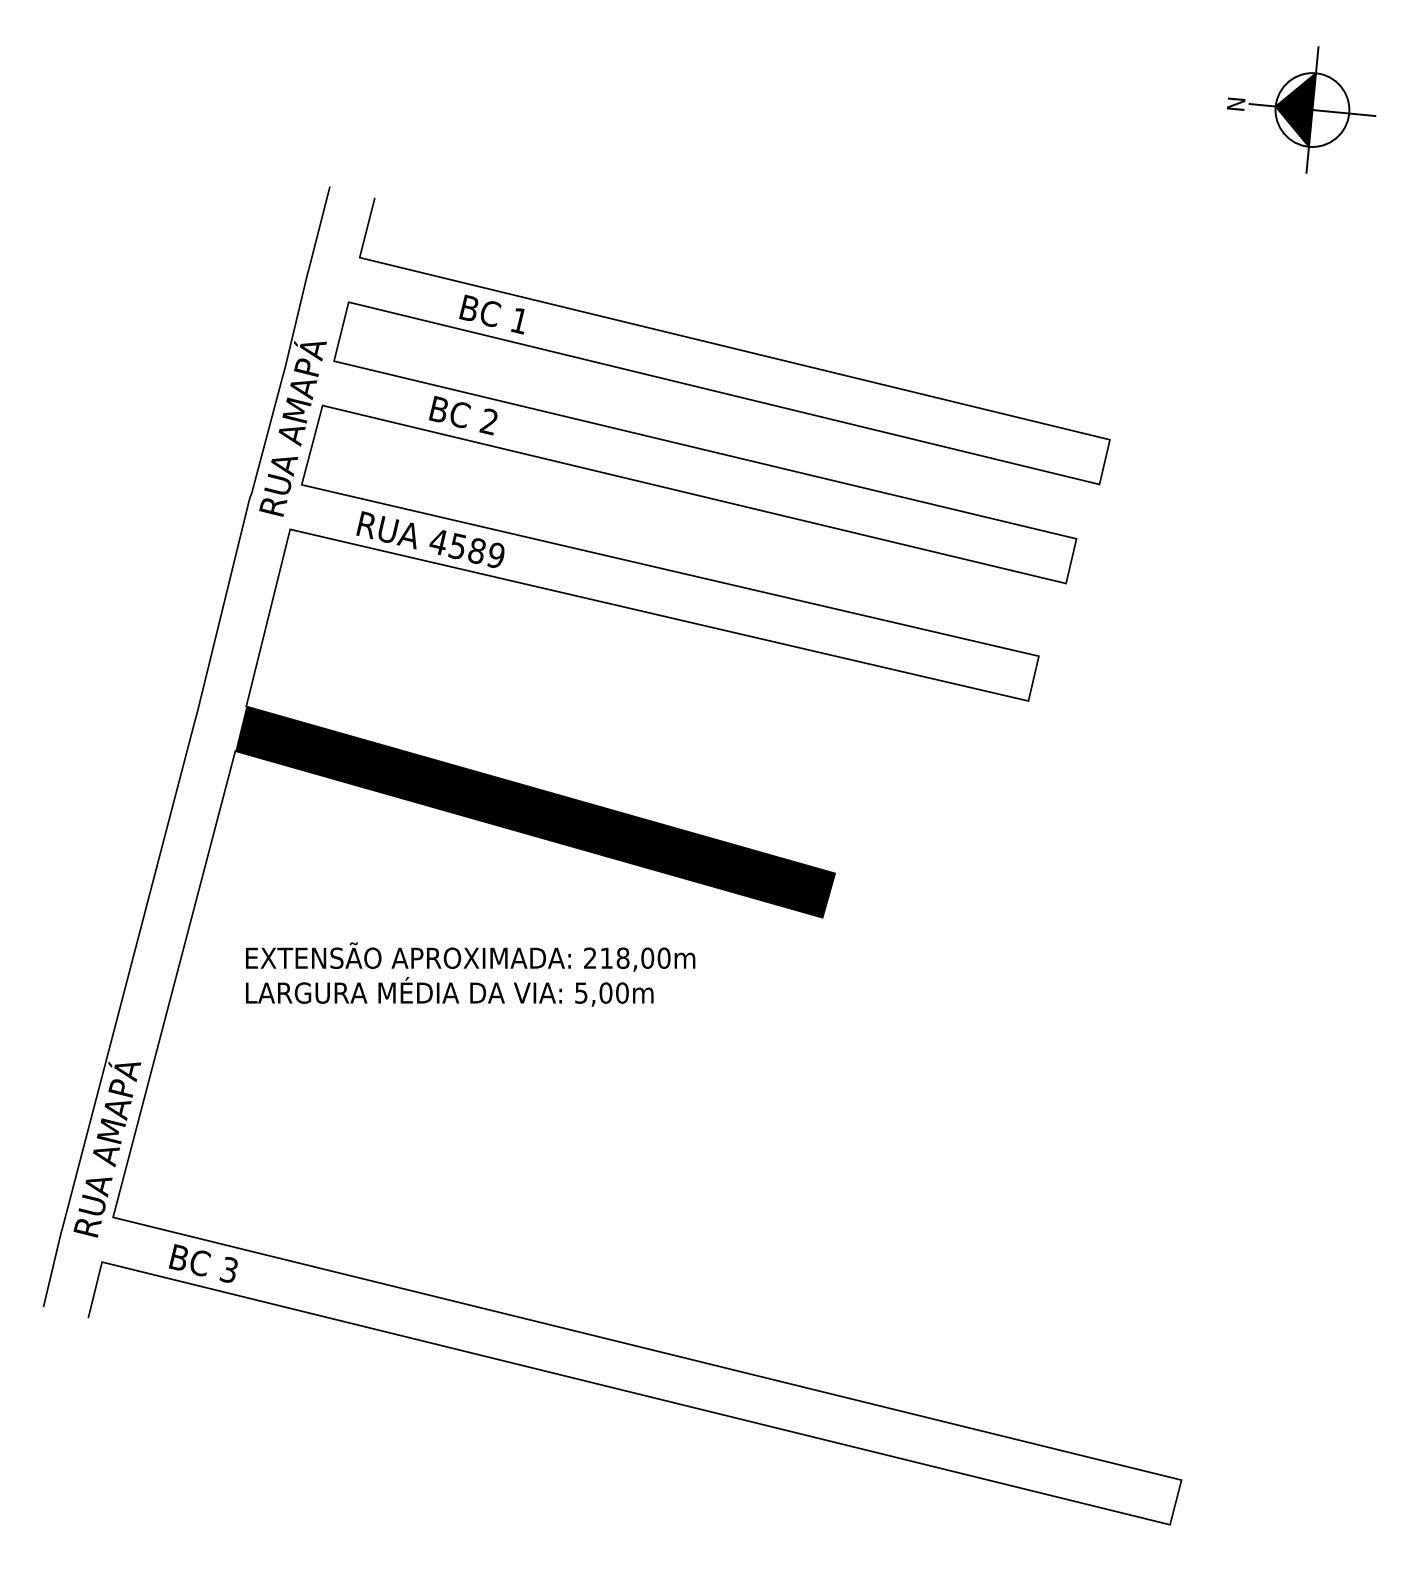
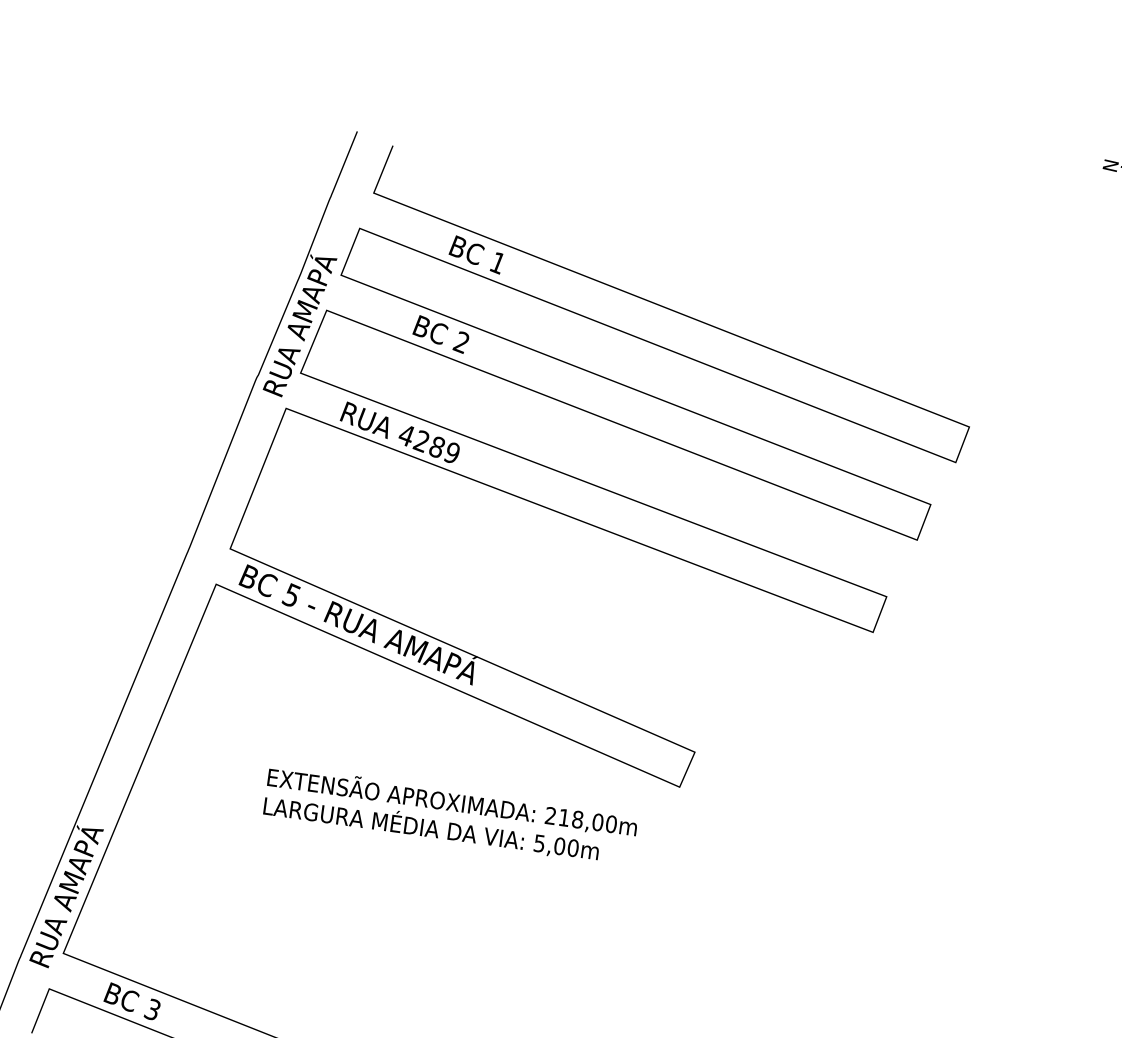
text: (456, 546) -> (420, 441), 4589 -> 4289
fill: (535, 811) -> (455, 667), removed
text: (470, 974) -> (450, 815), moved

